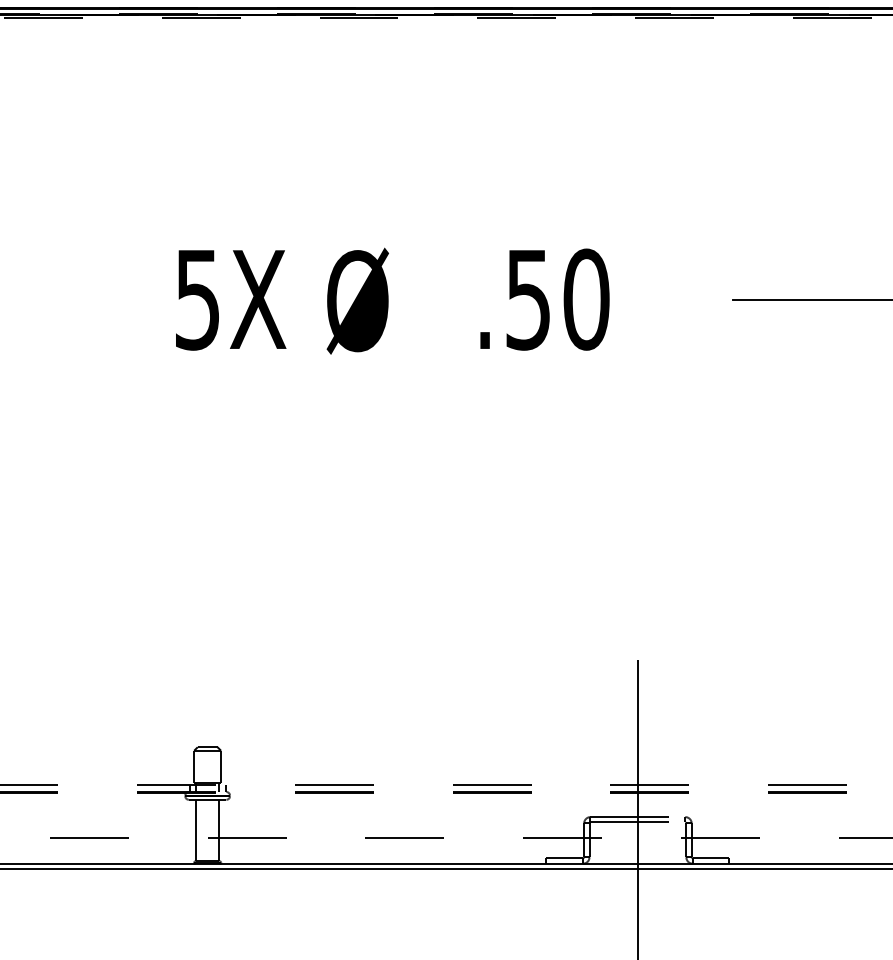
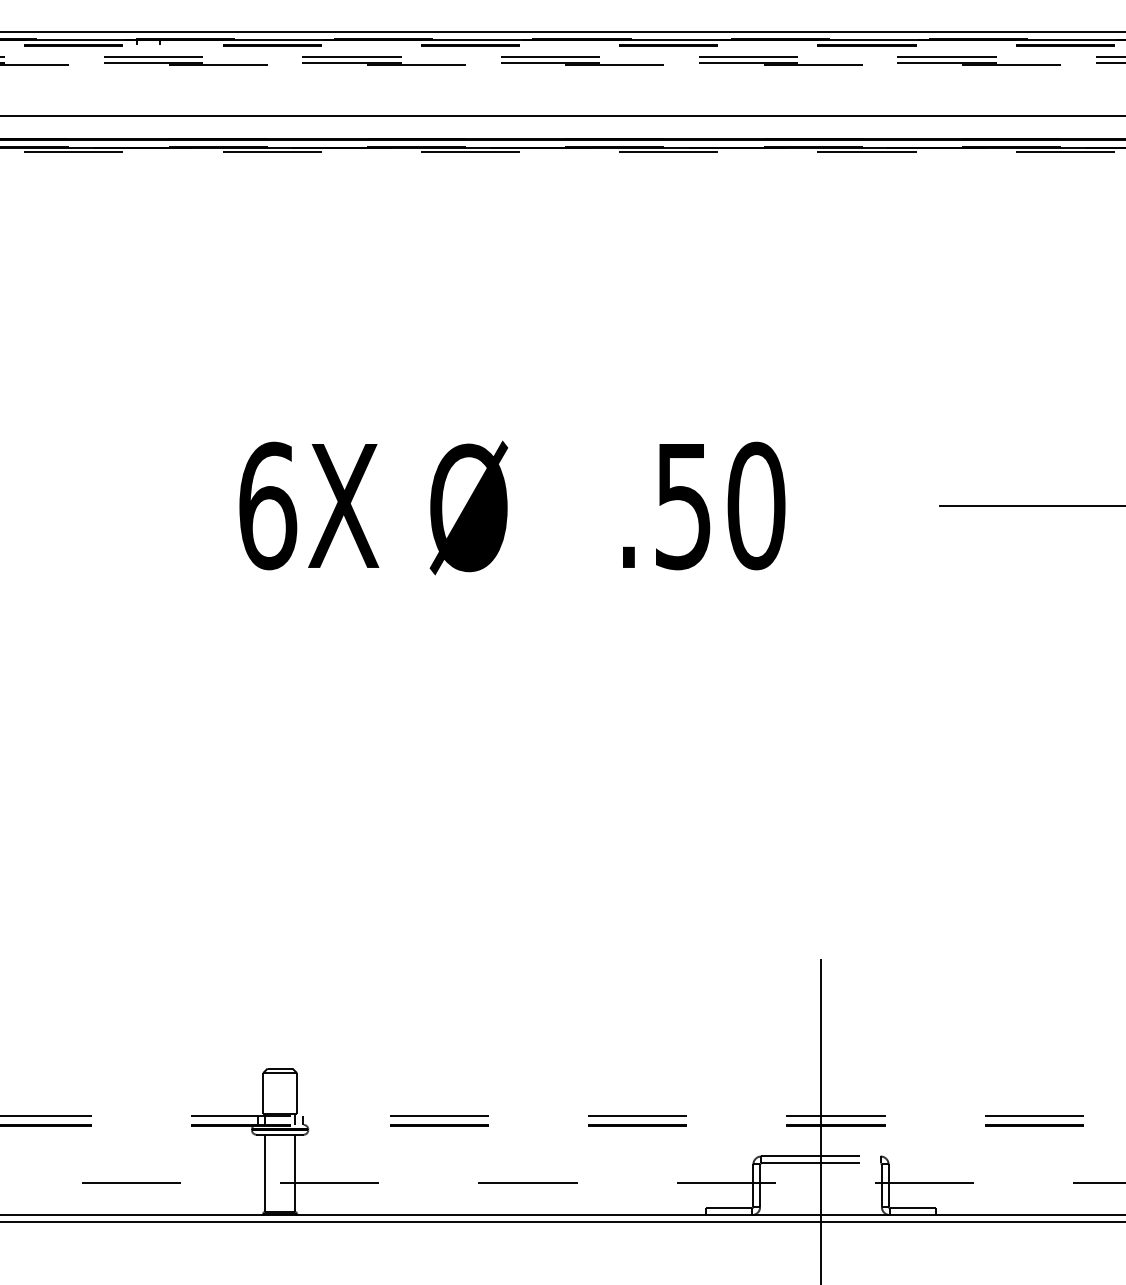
text: (198, 299) -> (268, 505), 5X -> 6X

